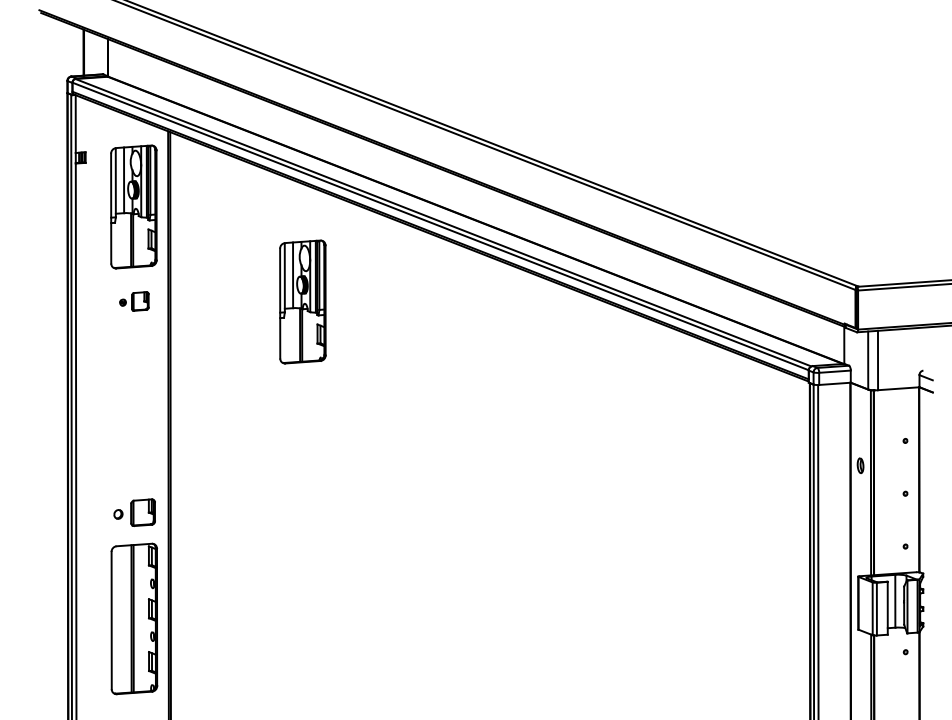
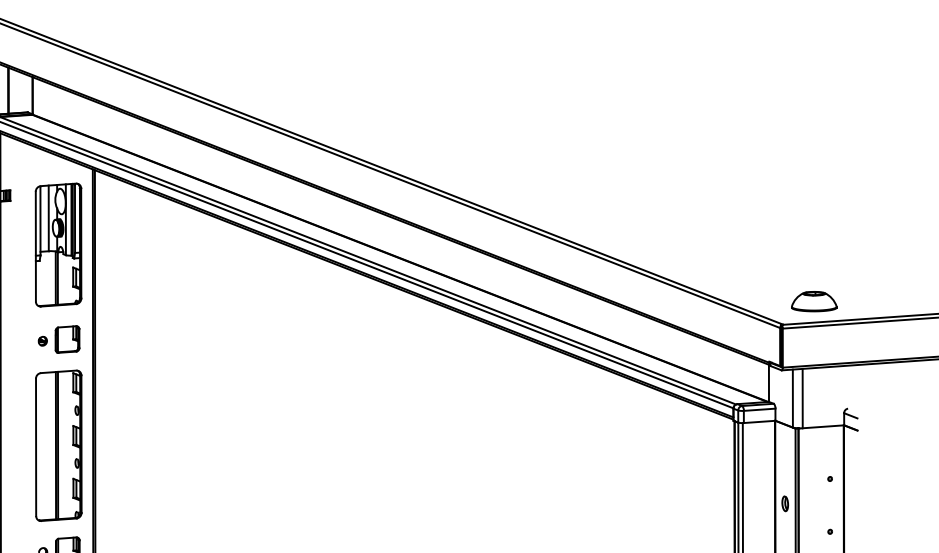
part: (889, 263) -> (814, 301), added
part: (134, 301) -> (59, 339), size x1.43
part: (302, 301) -> (227, 339), removed
part: (133, 407) -> (58, 445), added

